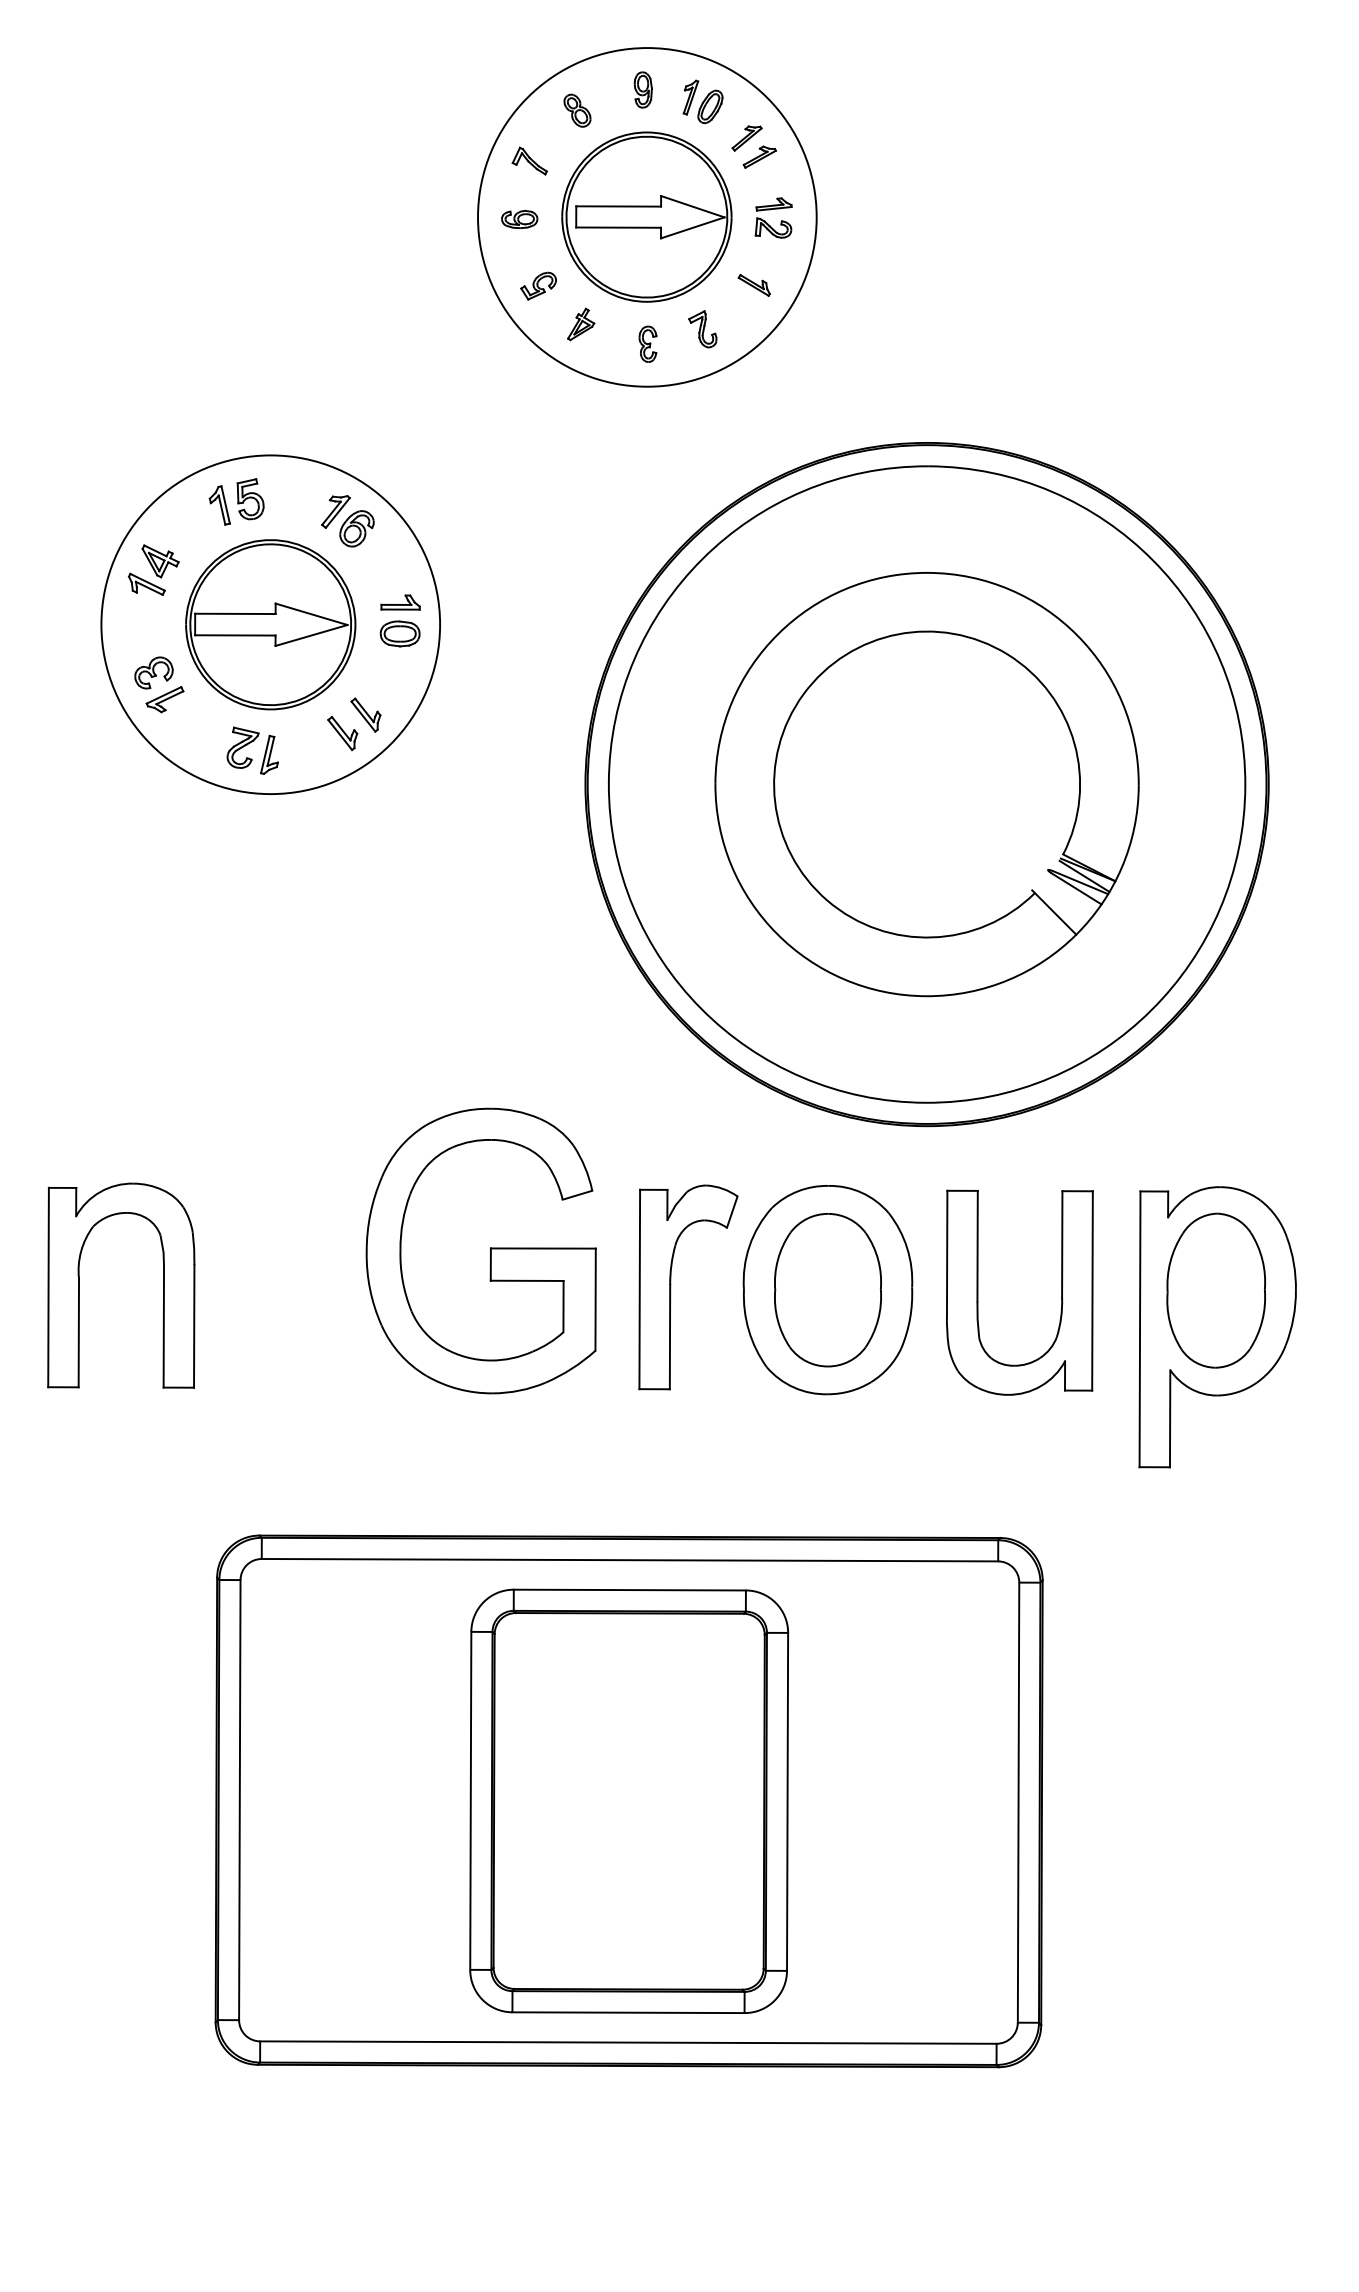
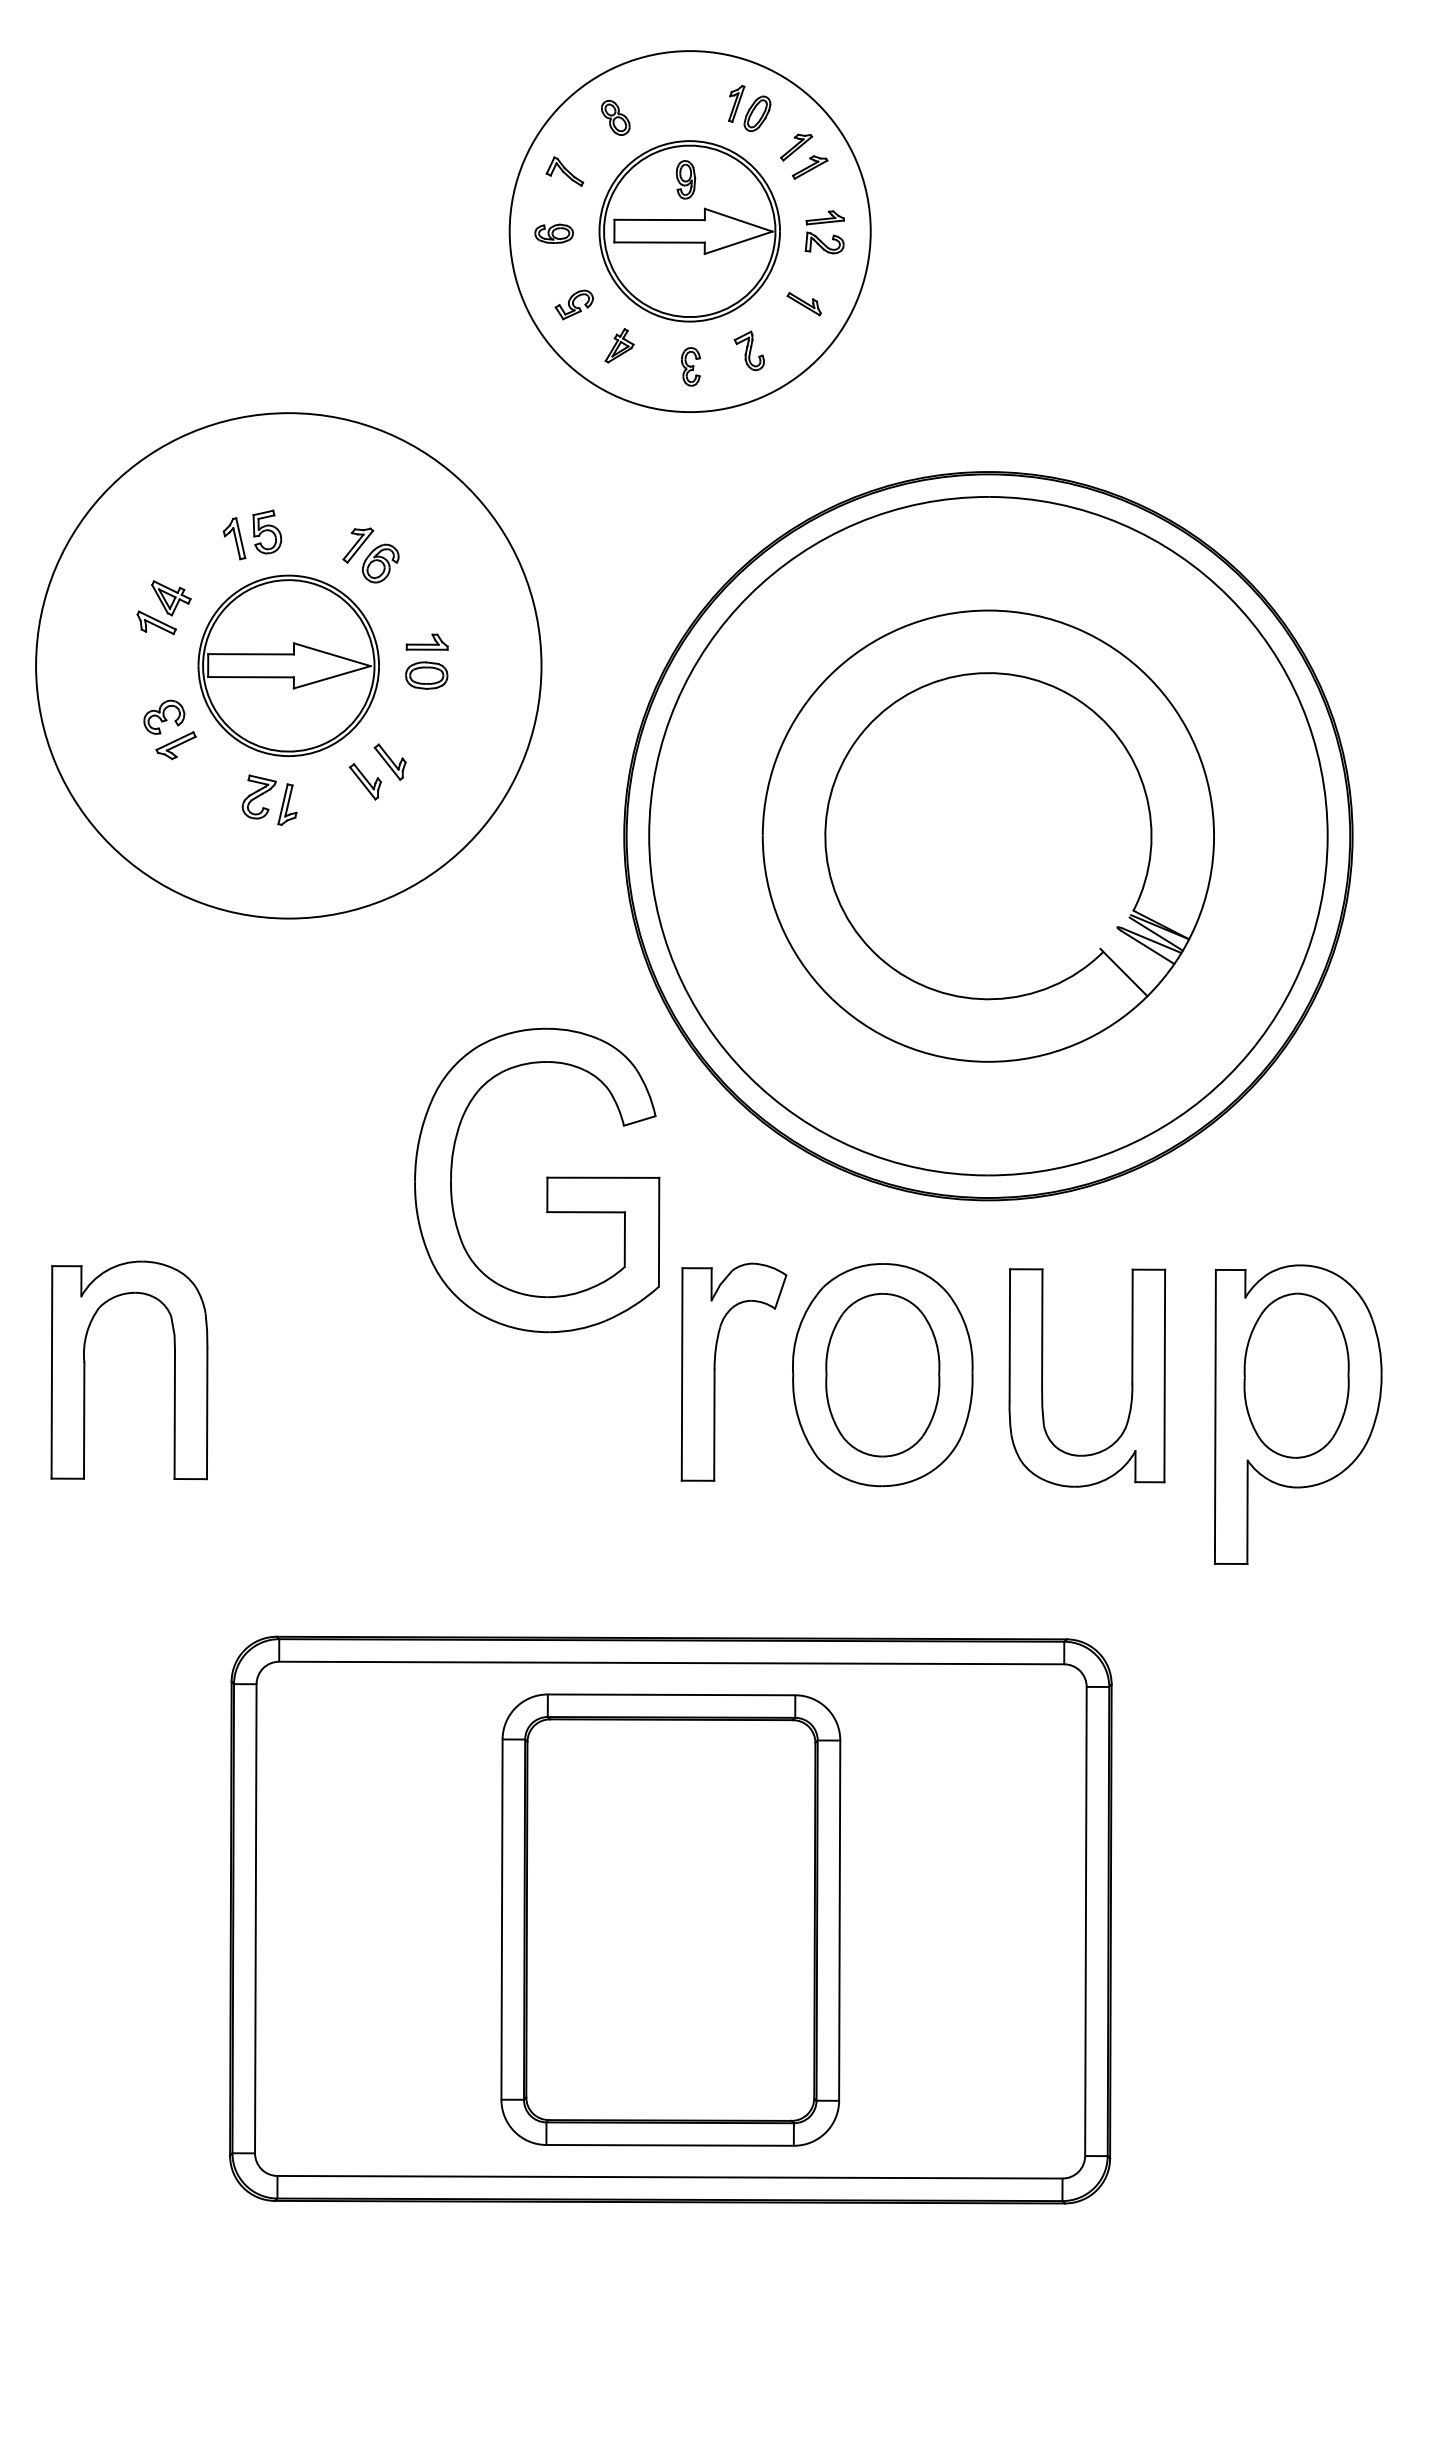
part: (642, 89) -> (685, 179), moved
circle: (270, 624) -> (288, 665), size x1.4
part: (490, 1251) -> (546, 1180), moved

